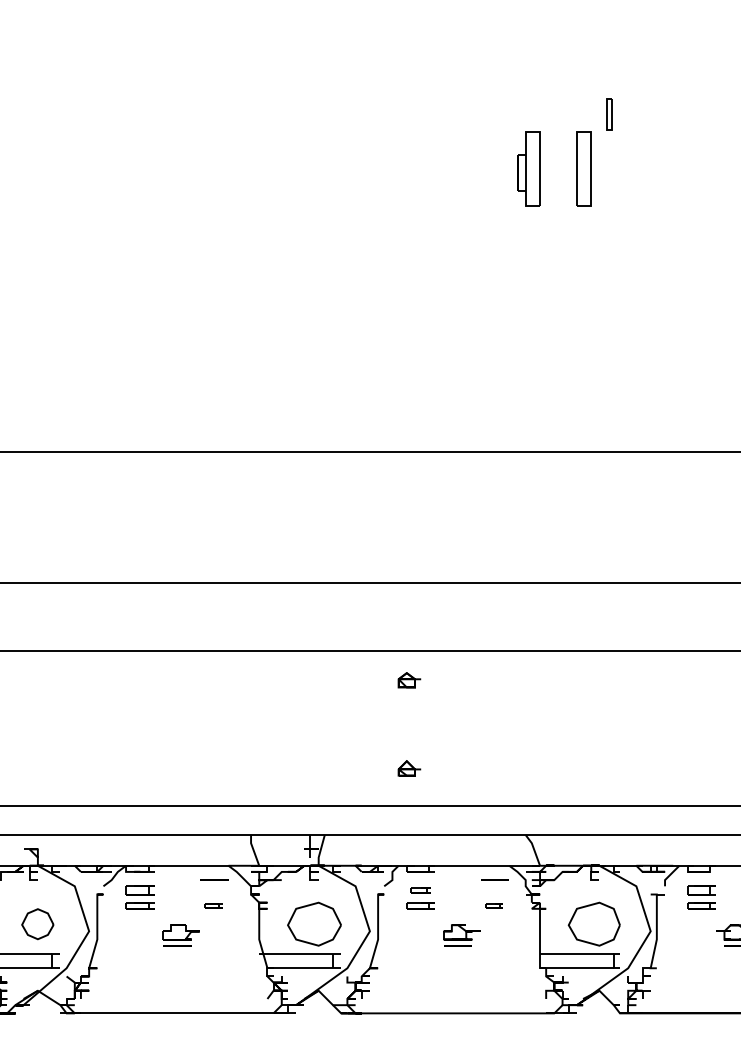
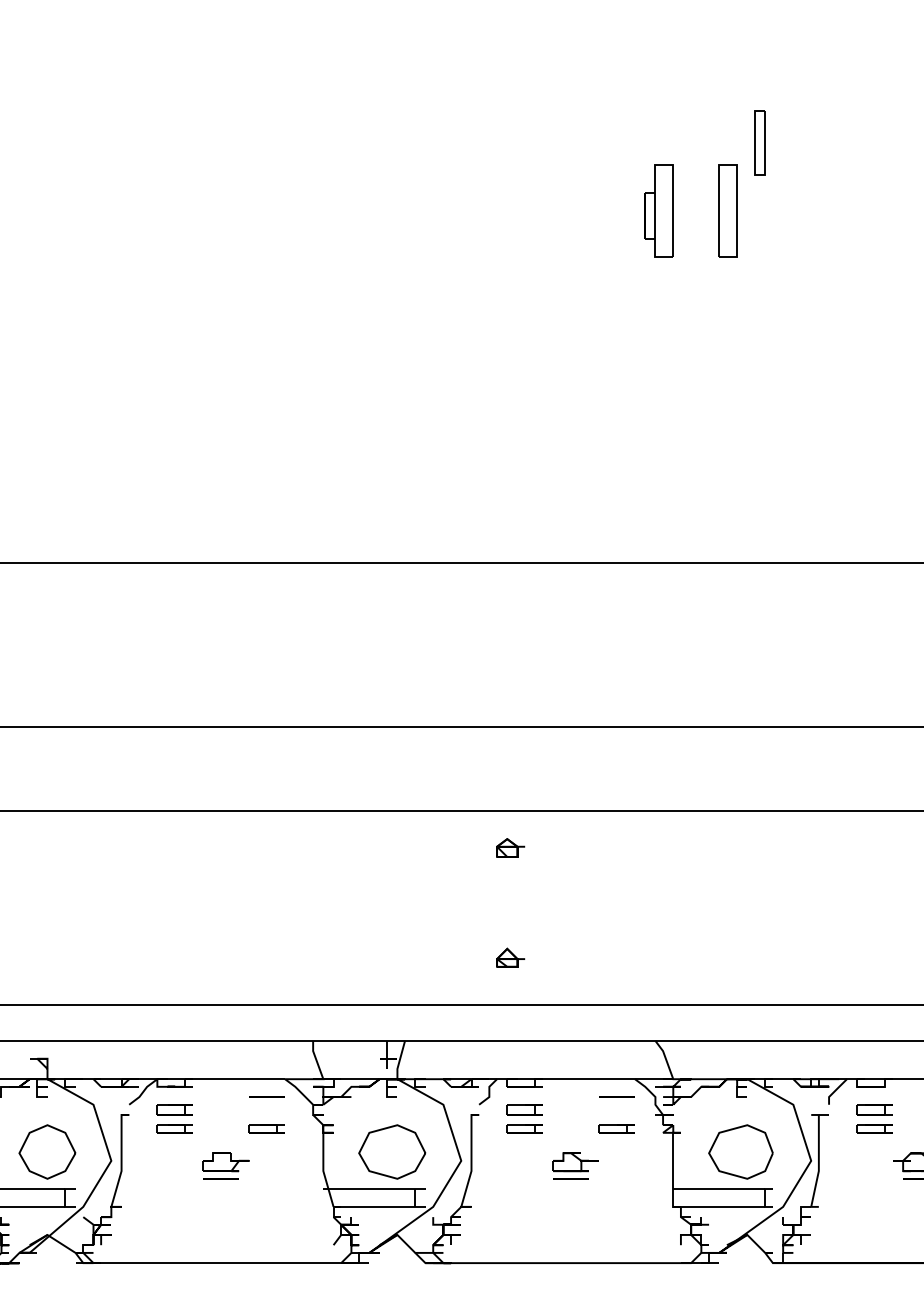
part: (609, 114) -> (759, 142), size x1.67
part: (420, 890) -> (524, 1109), size x1.43
part: (213, 905) -> (266, 1128), size x1.67
part: (494, 905) -> (616, 1128), size x1.67
part: (37, 923) -> (47, 1151), size x1.43

